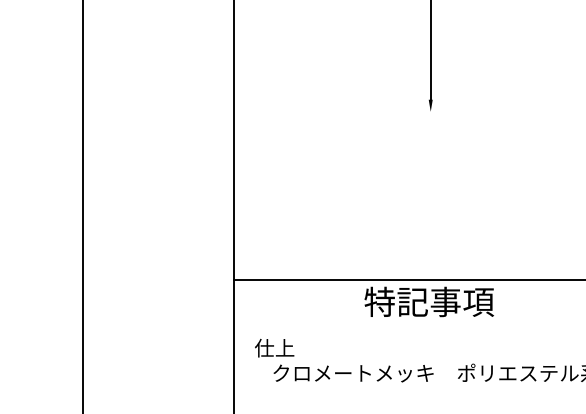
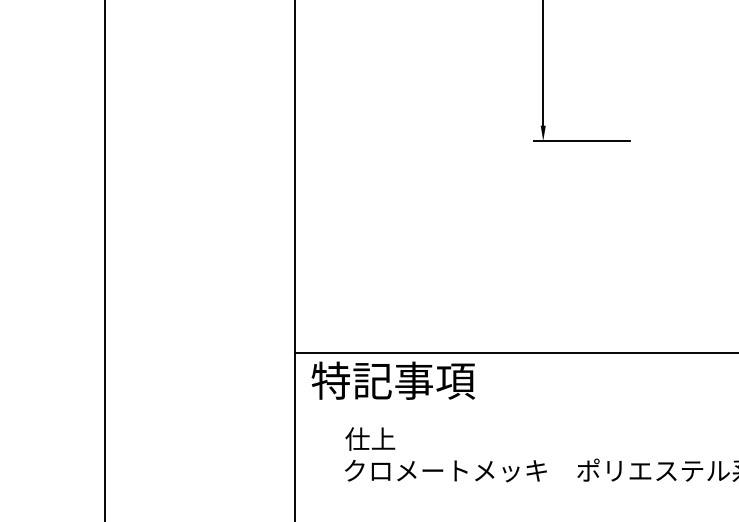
line: (461, 111) -> (581, 140), added
text: (428, 301) -> (392, 380), moved
text: (274, 347) -> (370, 438), moved

